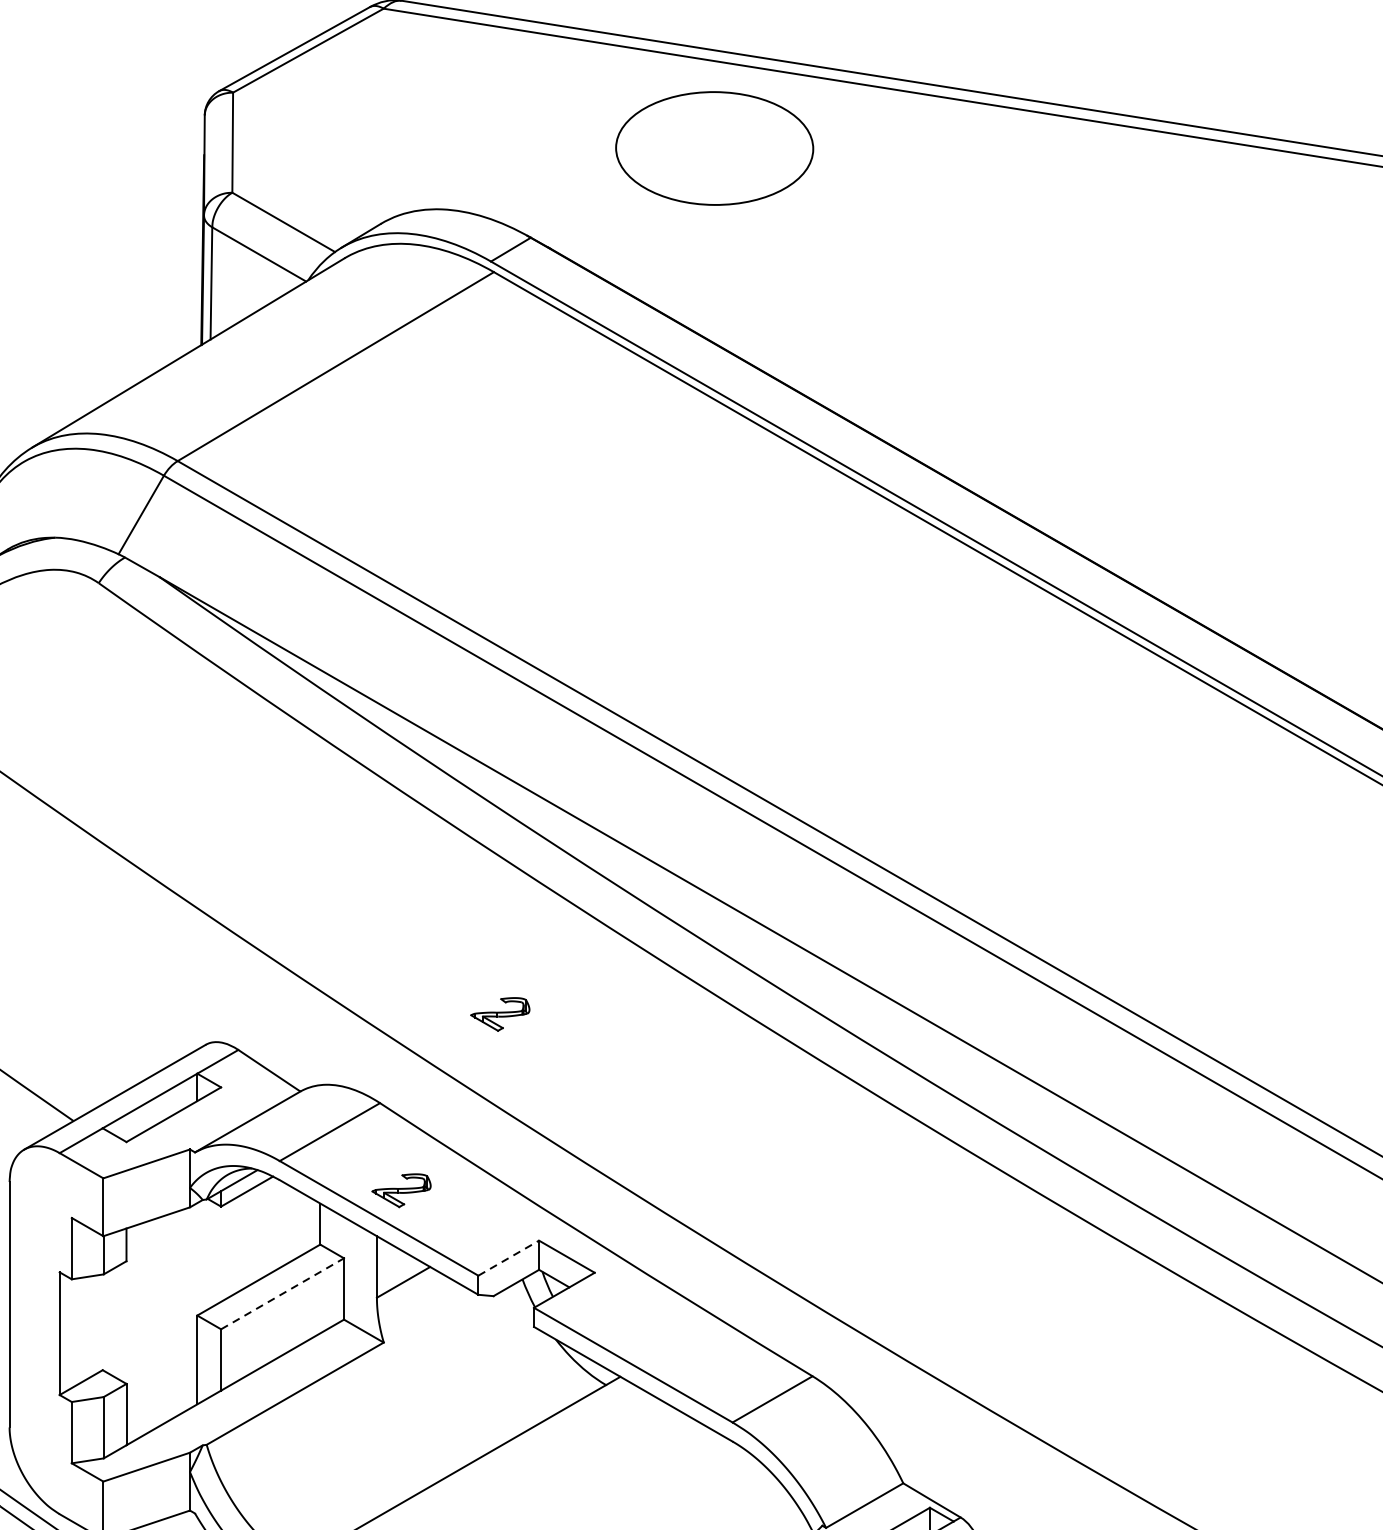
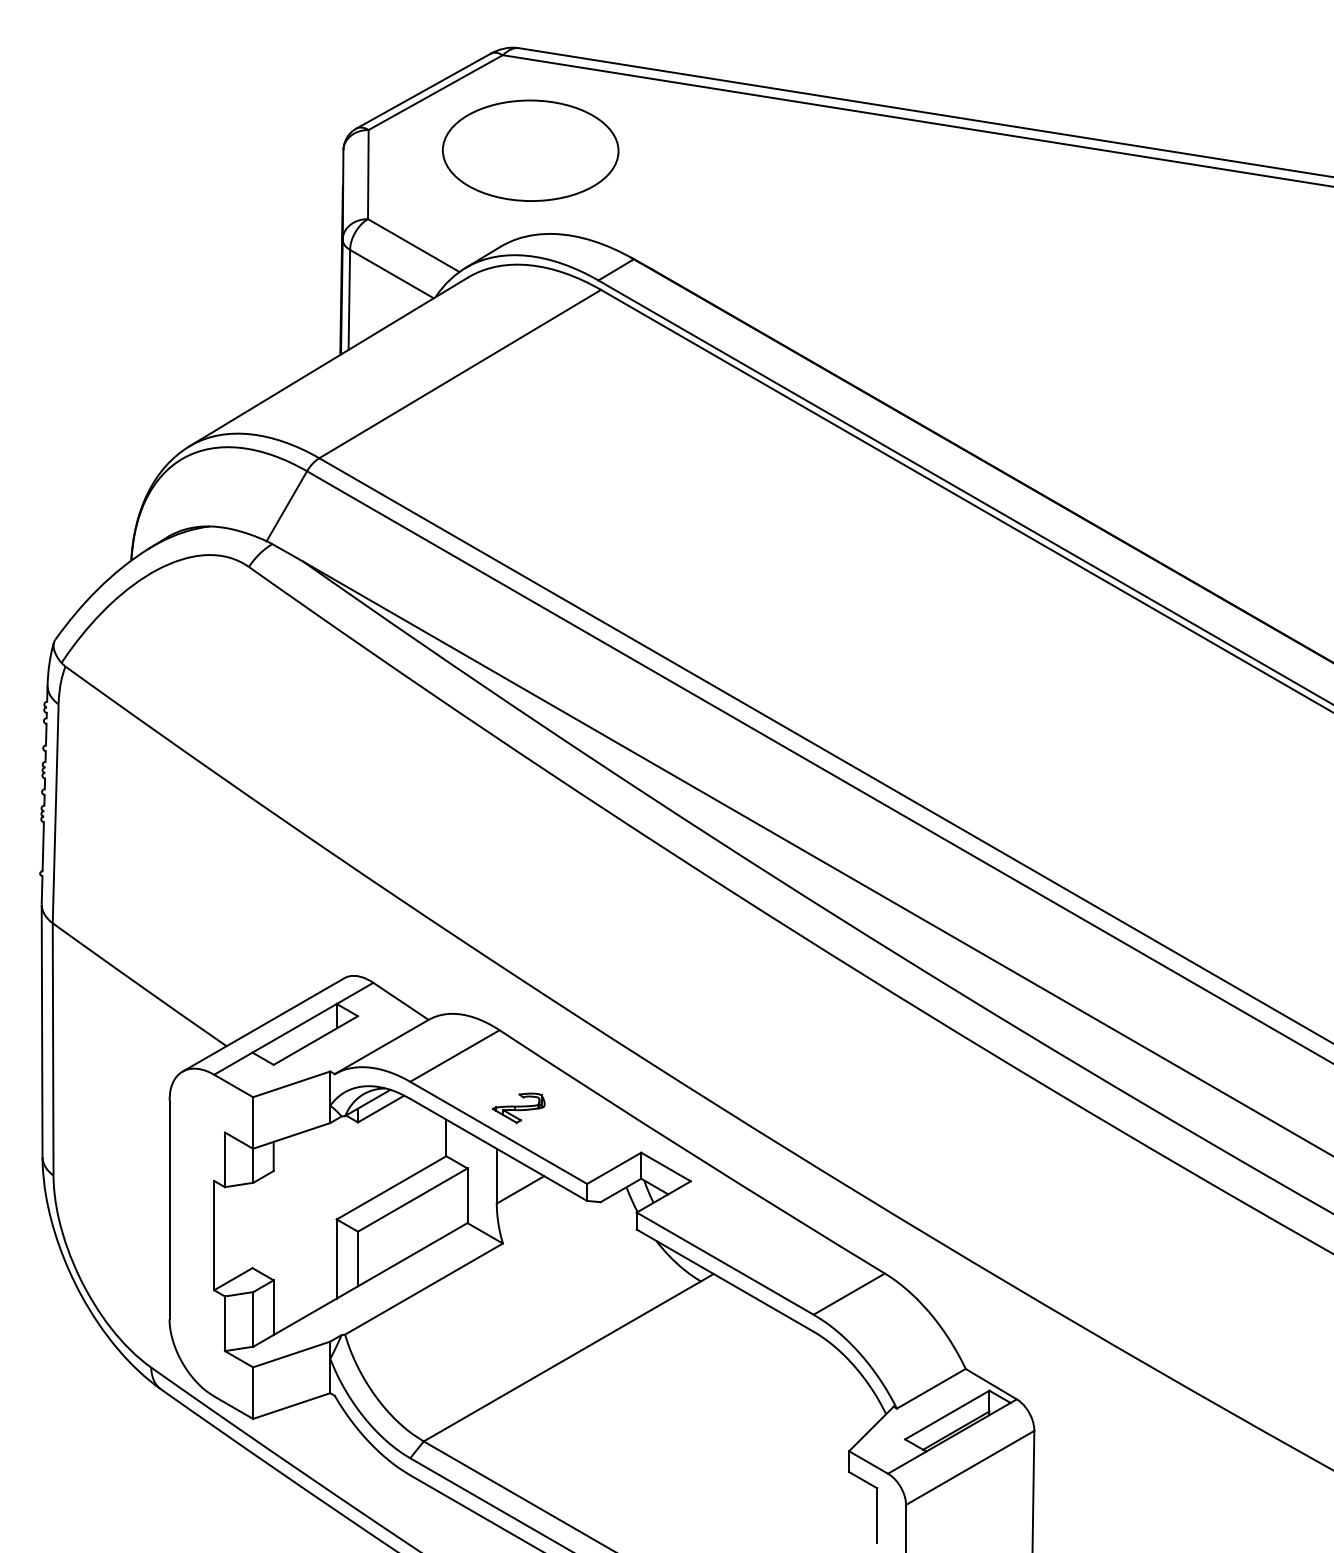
part: (714, 148) -> (530, 150), moved
part: (500, 1013) -> (606, 950), removed
line: (509, 1258) -> (614, 1168), dashed -> solid
line: (283, 1293) -> (413, 1199), dashed -> solid

